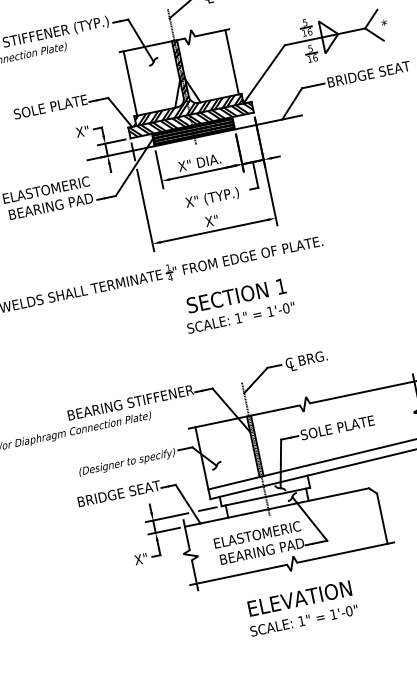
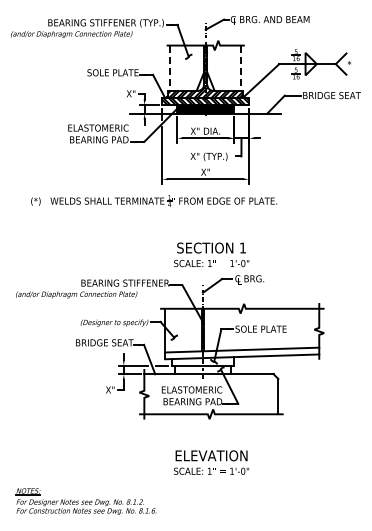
line: (232, 62) -> (241, 68), solid -> dashed
line: (131, 83) -> (170, 68), solid -> dashed
text: (238, 305) -> (211, 254), moved
text: (301, 608) -> (211, 462), moved

